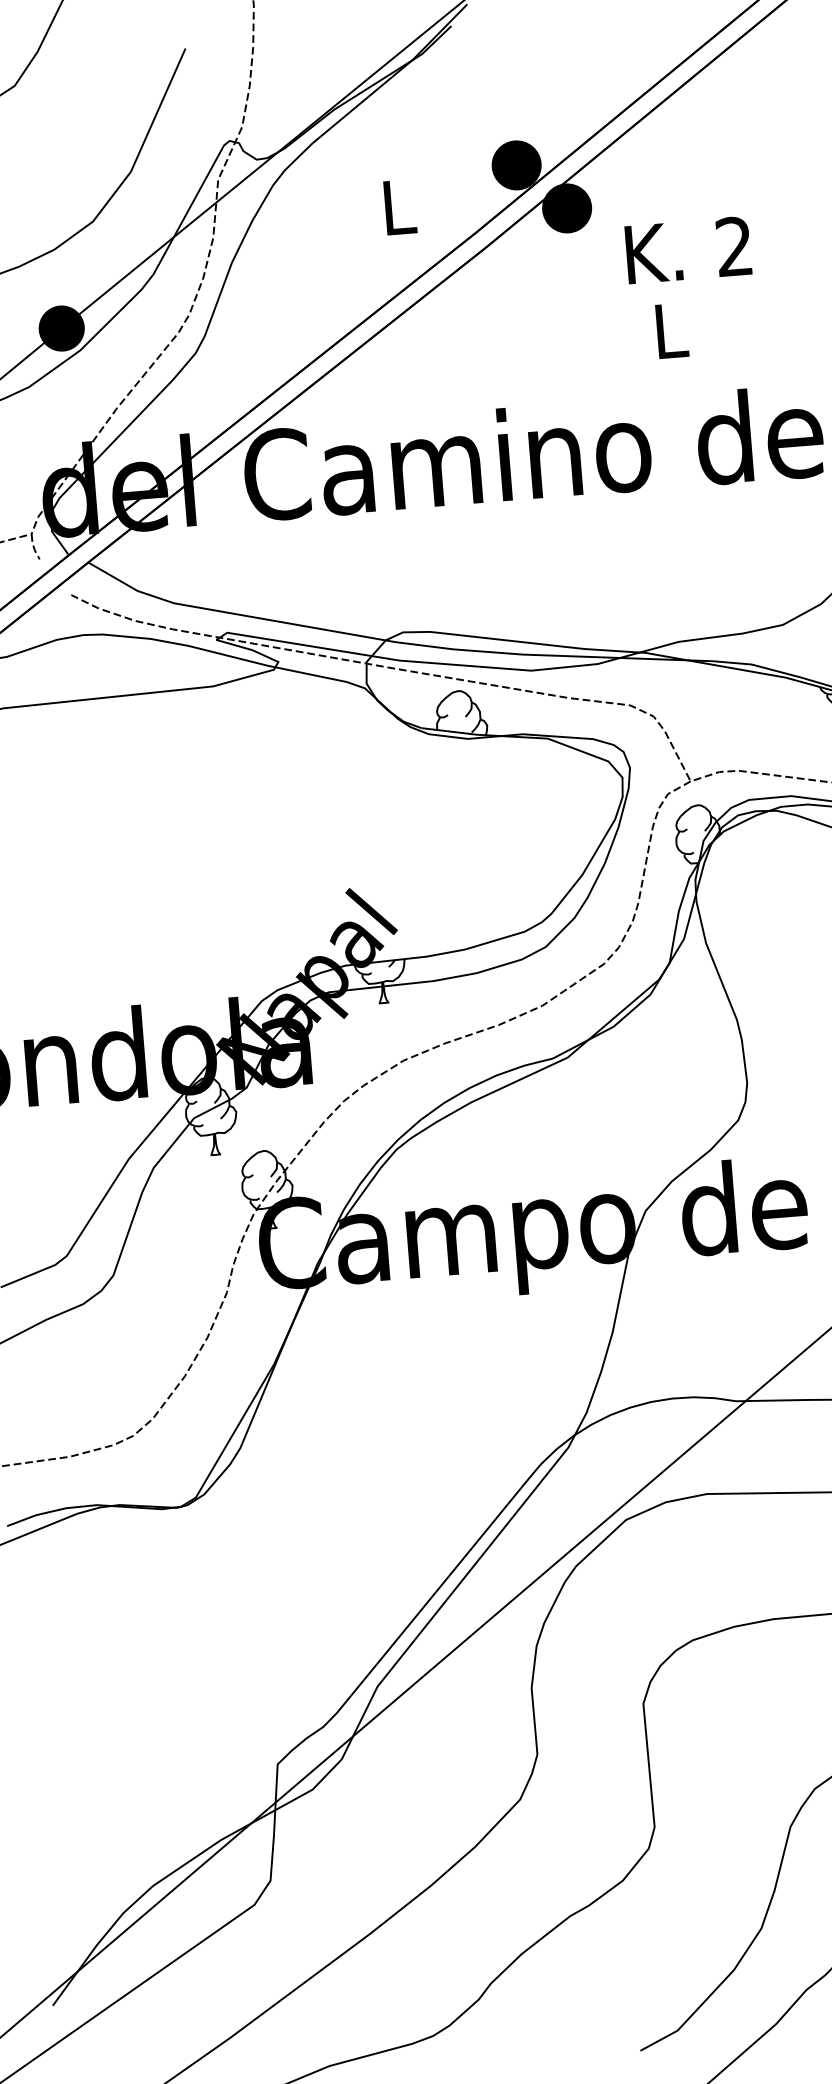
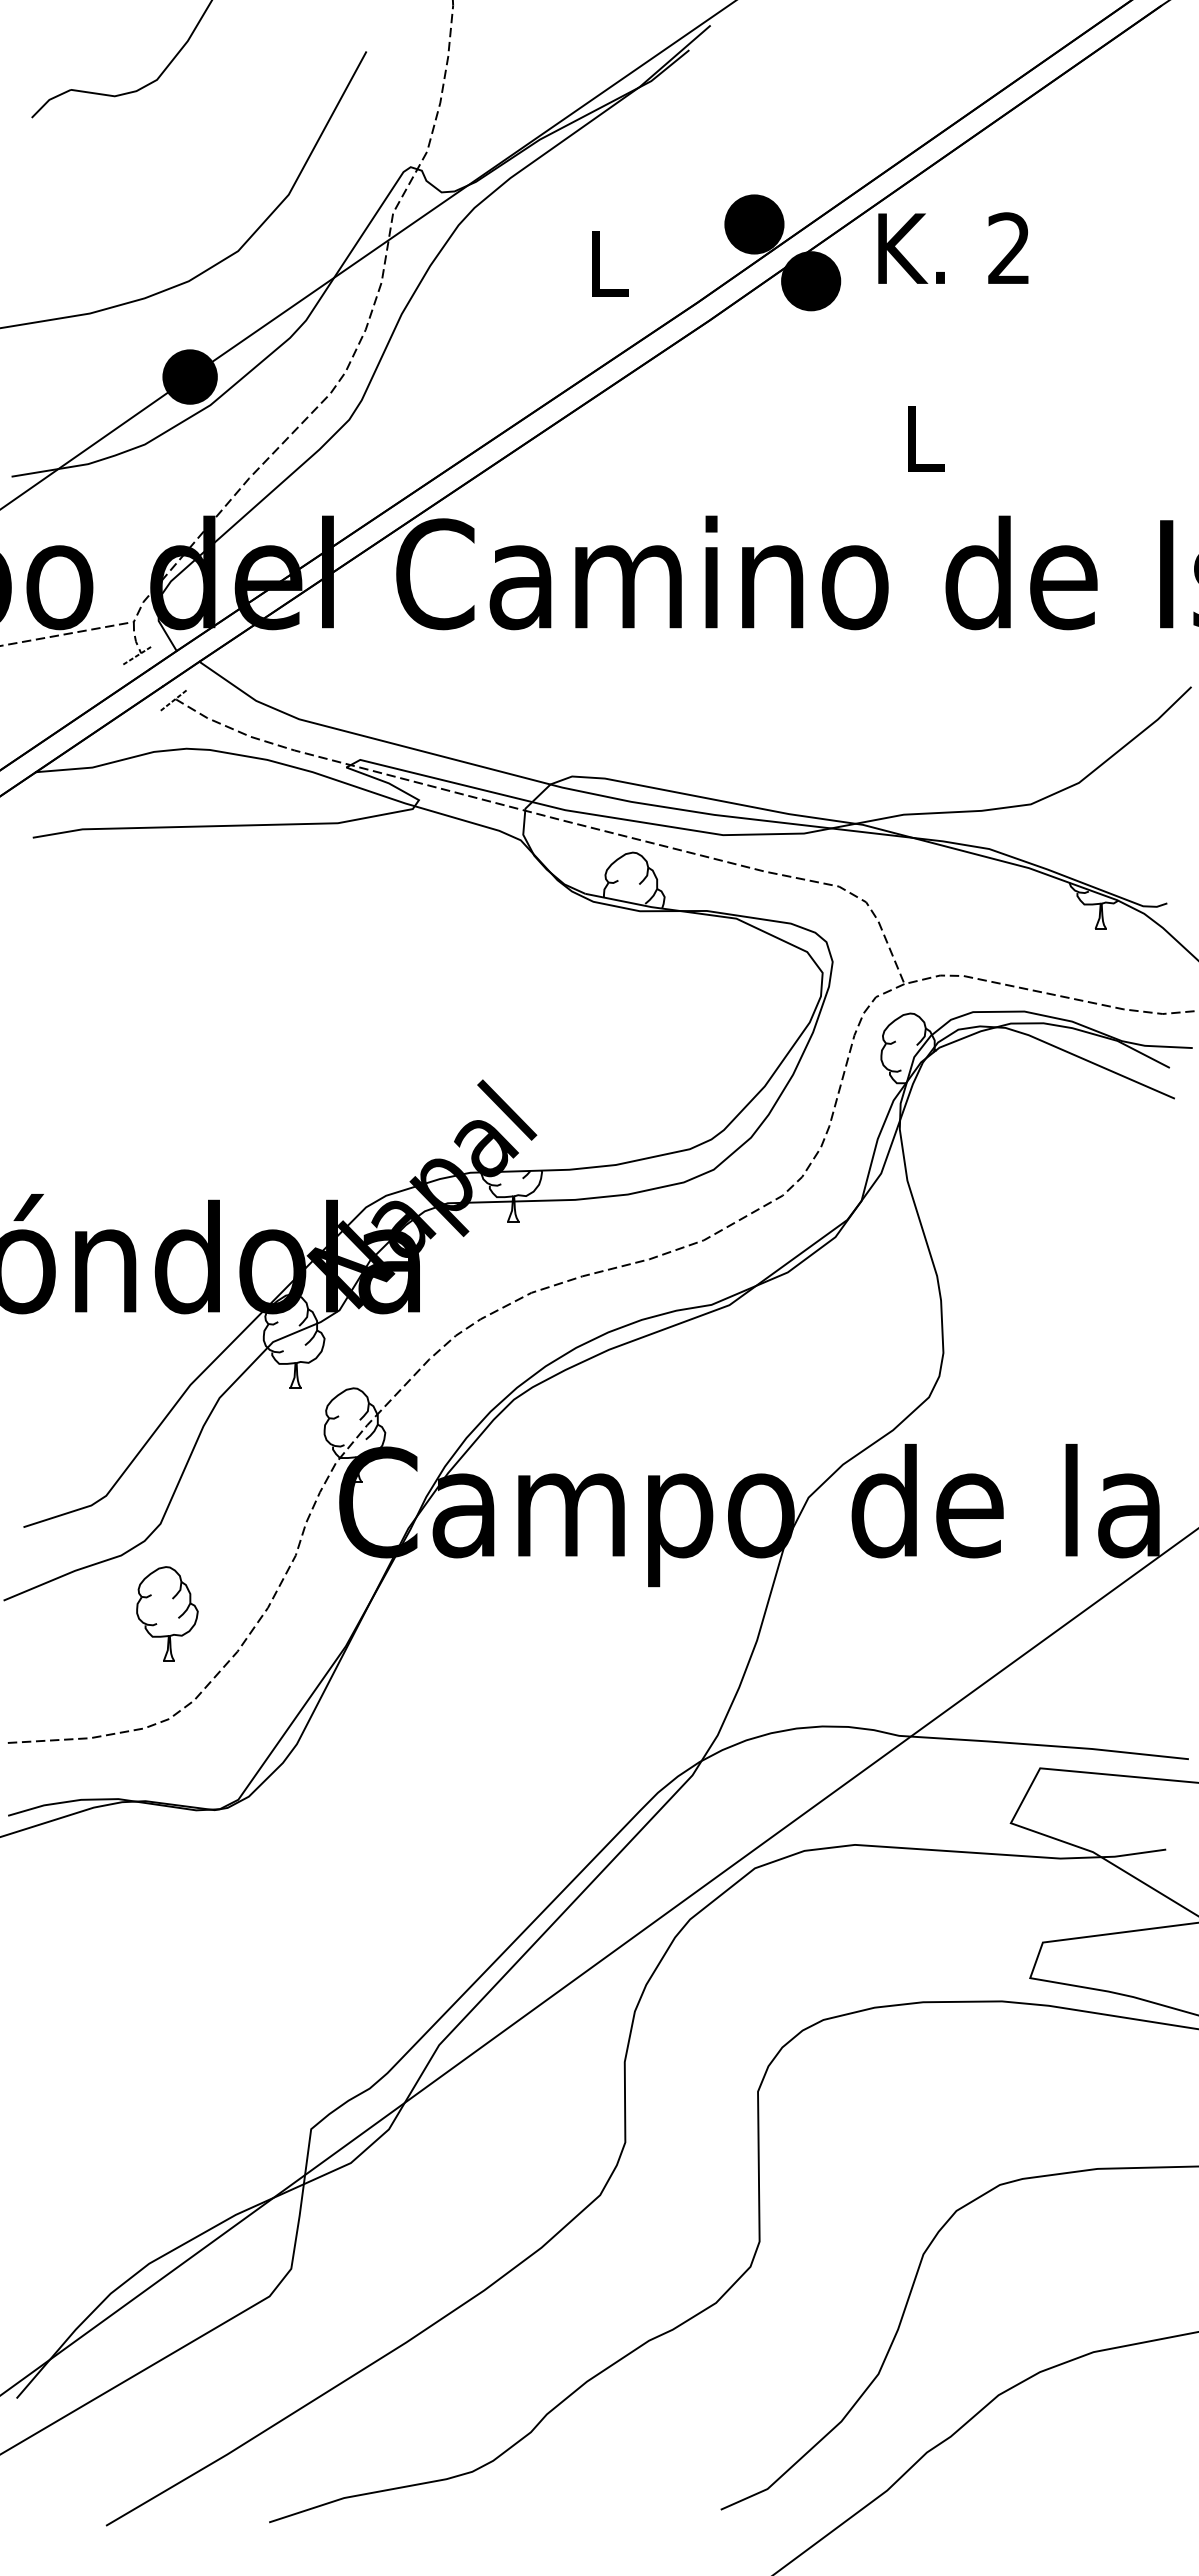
text: (688, 249) -> (953, 247), moved
line: (36, 561) -> (137, 655), added
line: (69, 596) -> (173, 700), added
part: (125, 1348) -> (167, 1613), added

